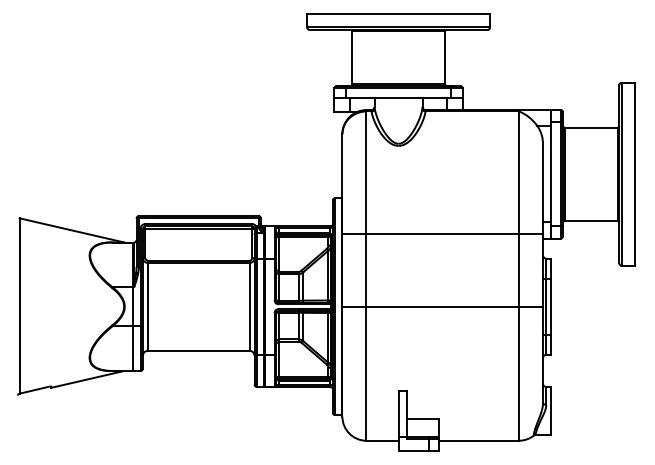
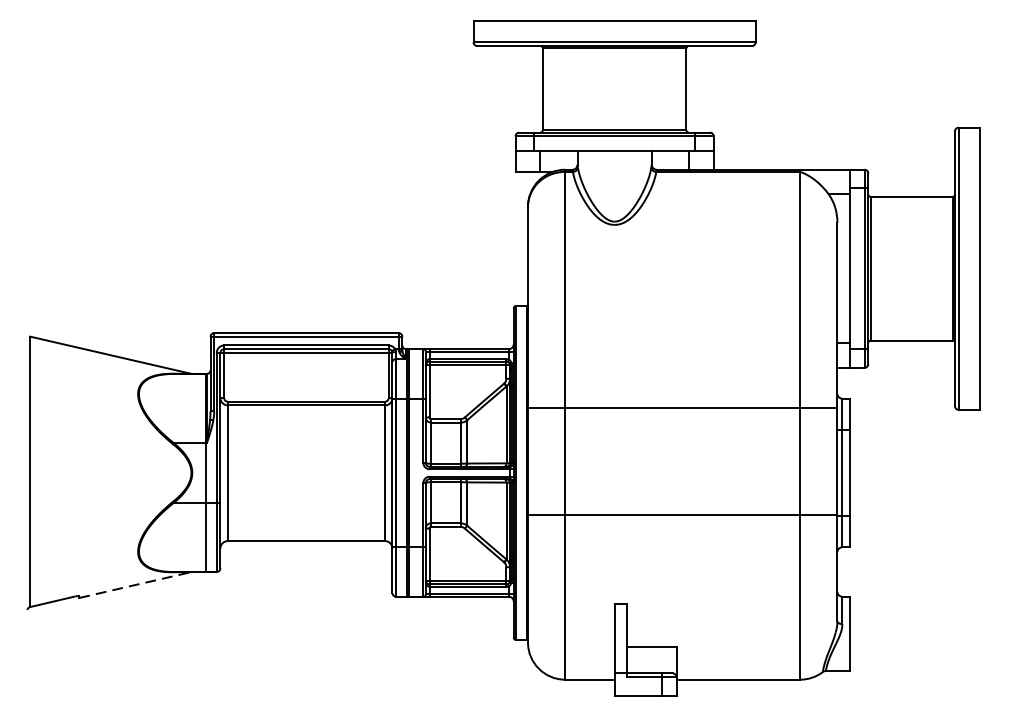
line: (442, 233) -> (682, 407), moved
line: (442, 306) -> (682, 514), moved
line: (88, 379) -> (136, 585), solid -> dashed

